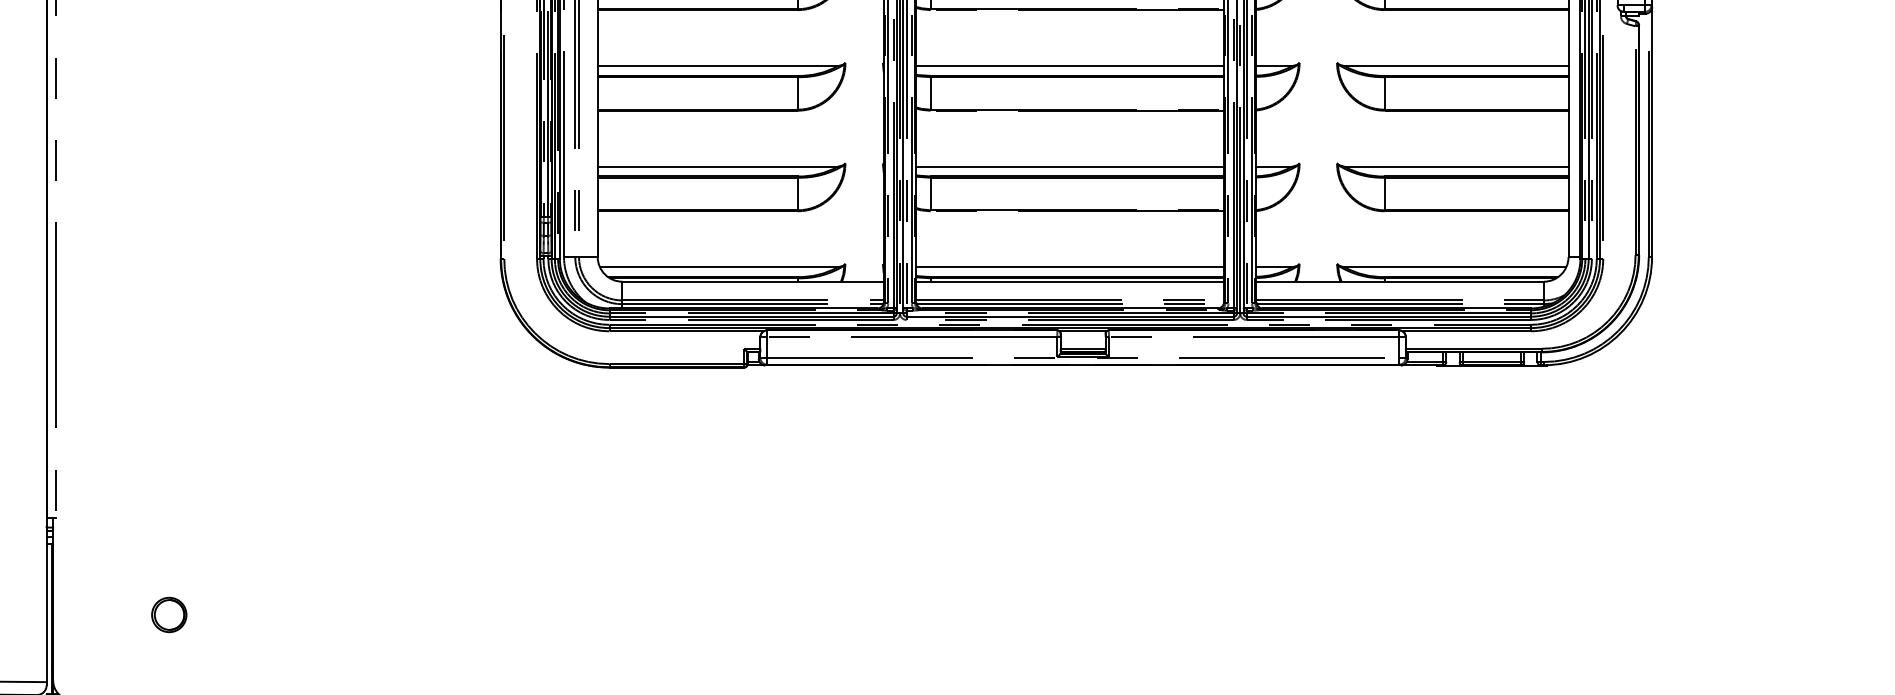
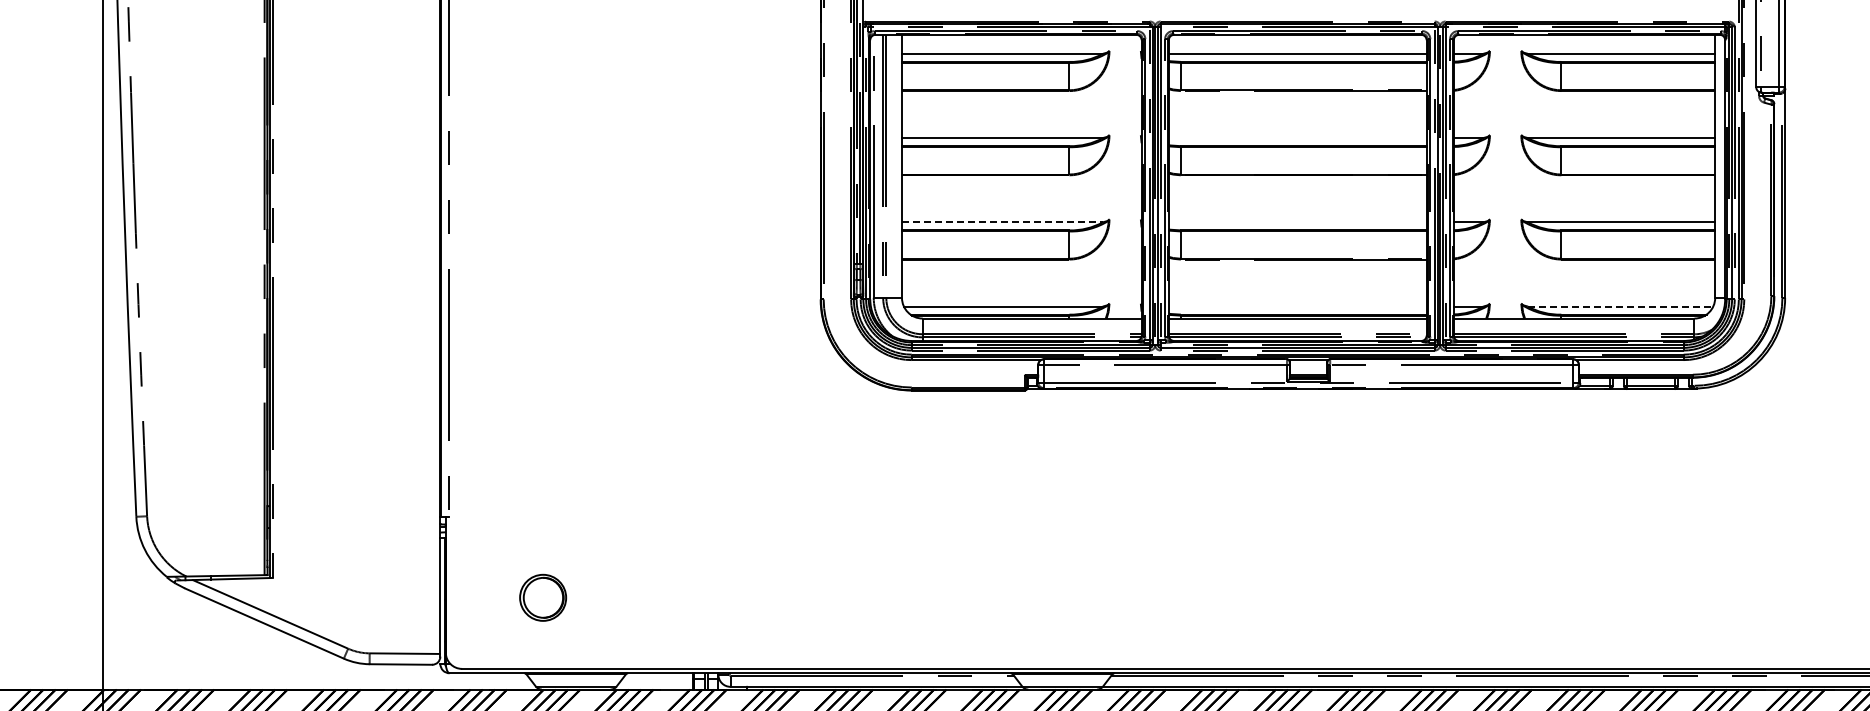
line: (1069, 66) -> (1297, 138), removed
line: (717, 167) -> (1002, 222), solid -> dashed
line: (1069, 167) -> (1297, 222), removed
line: (1069, 267) -> (1297, 306), removed
line: (1455, 267) -> (1620, 306), solid -> dashed
part: (168, 614) -> (542, 597), size x1.6

